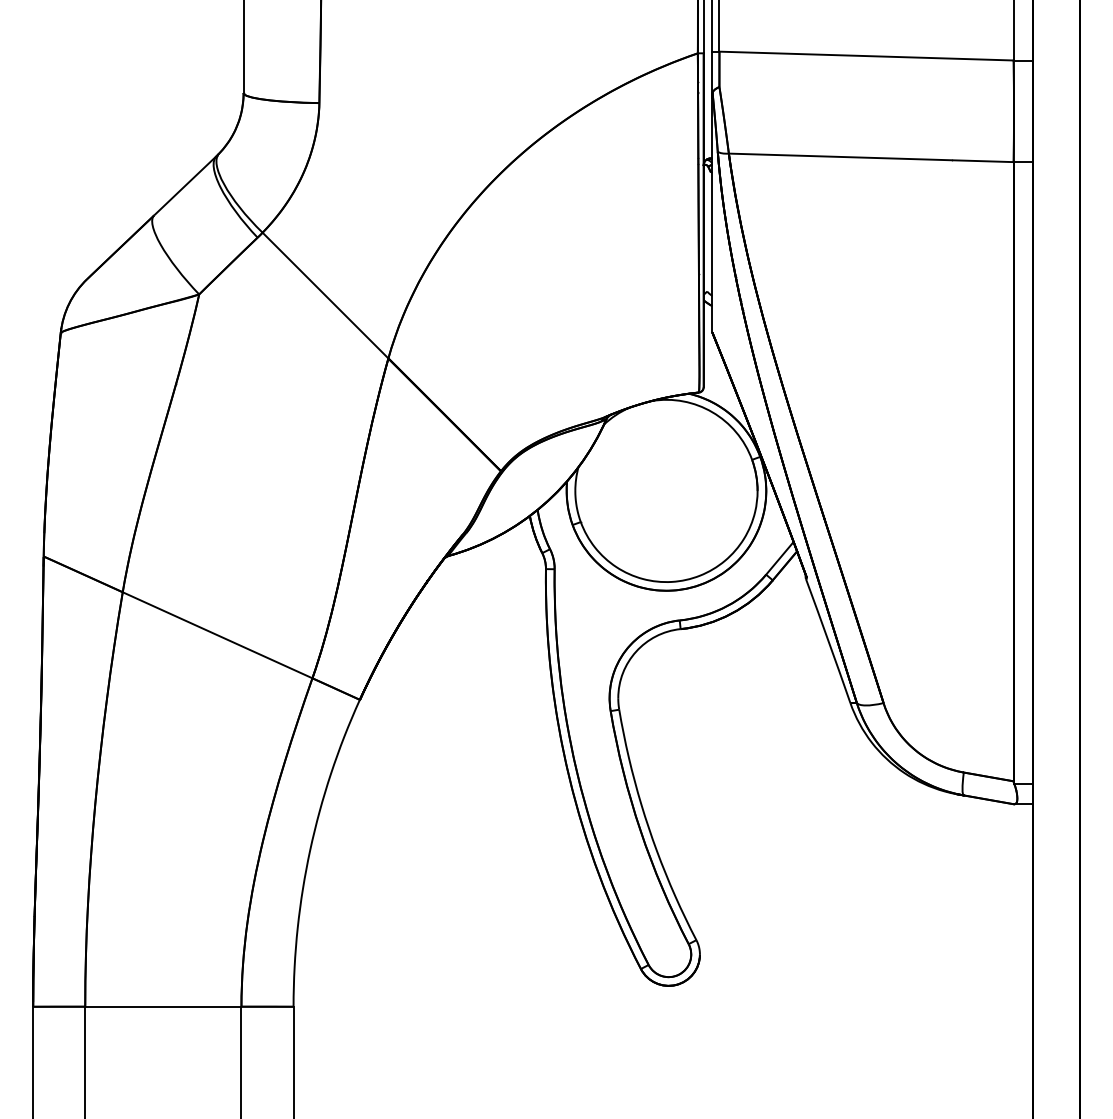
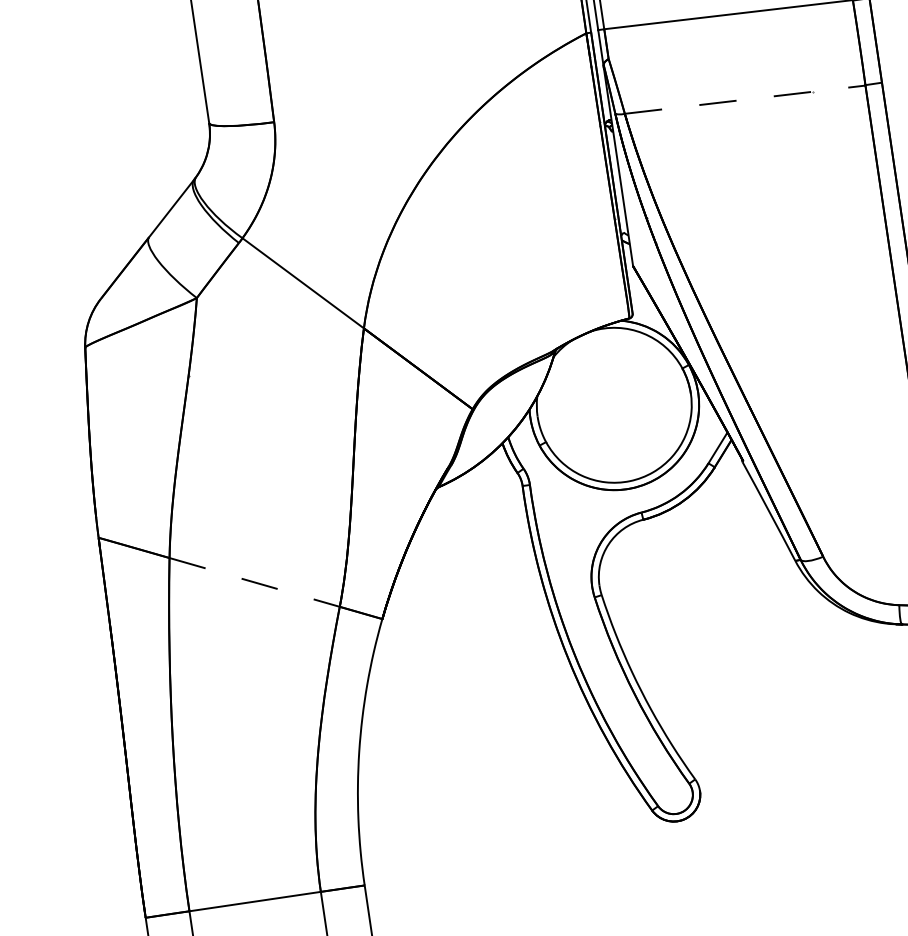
line: (871, 157) -> (745, 99), solid -> dashed
line: (218, 635) -> (255, 582), solid -> dashed

